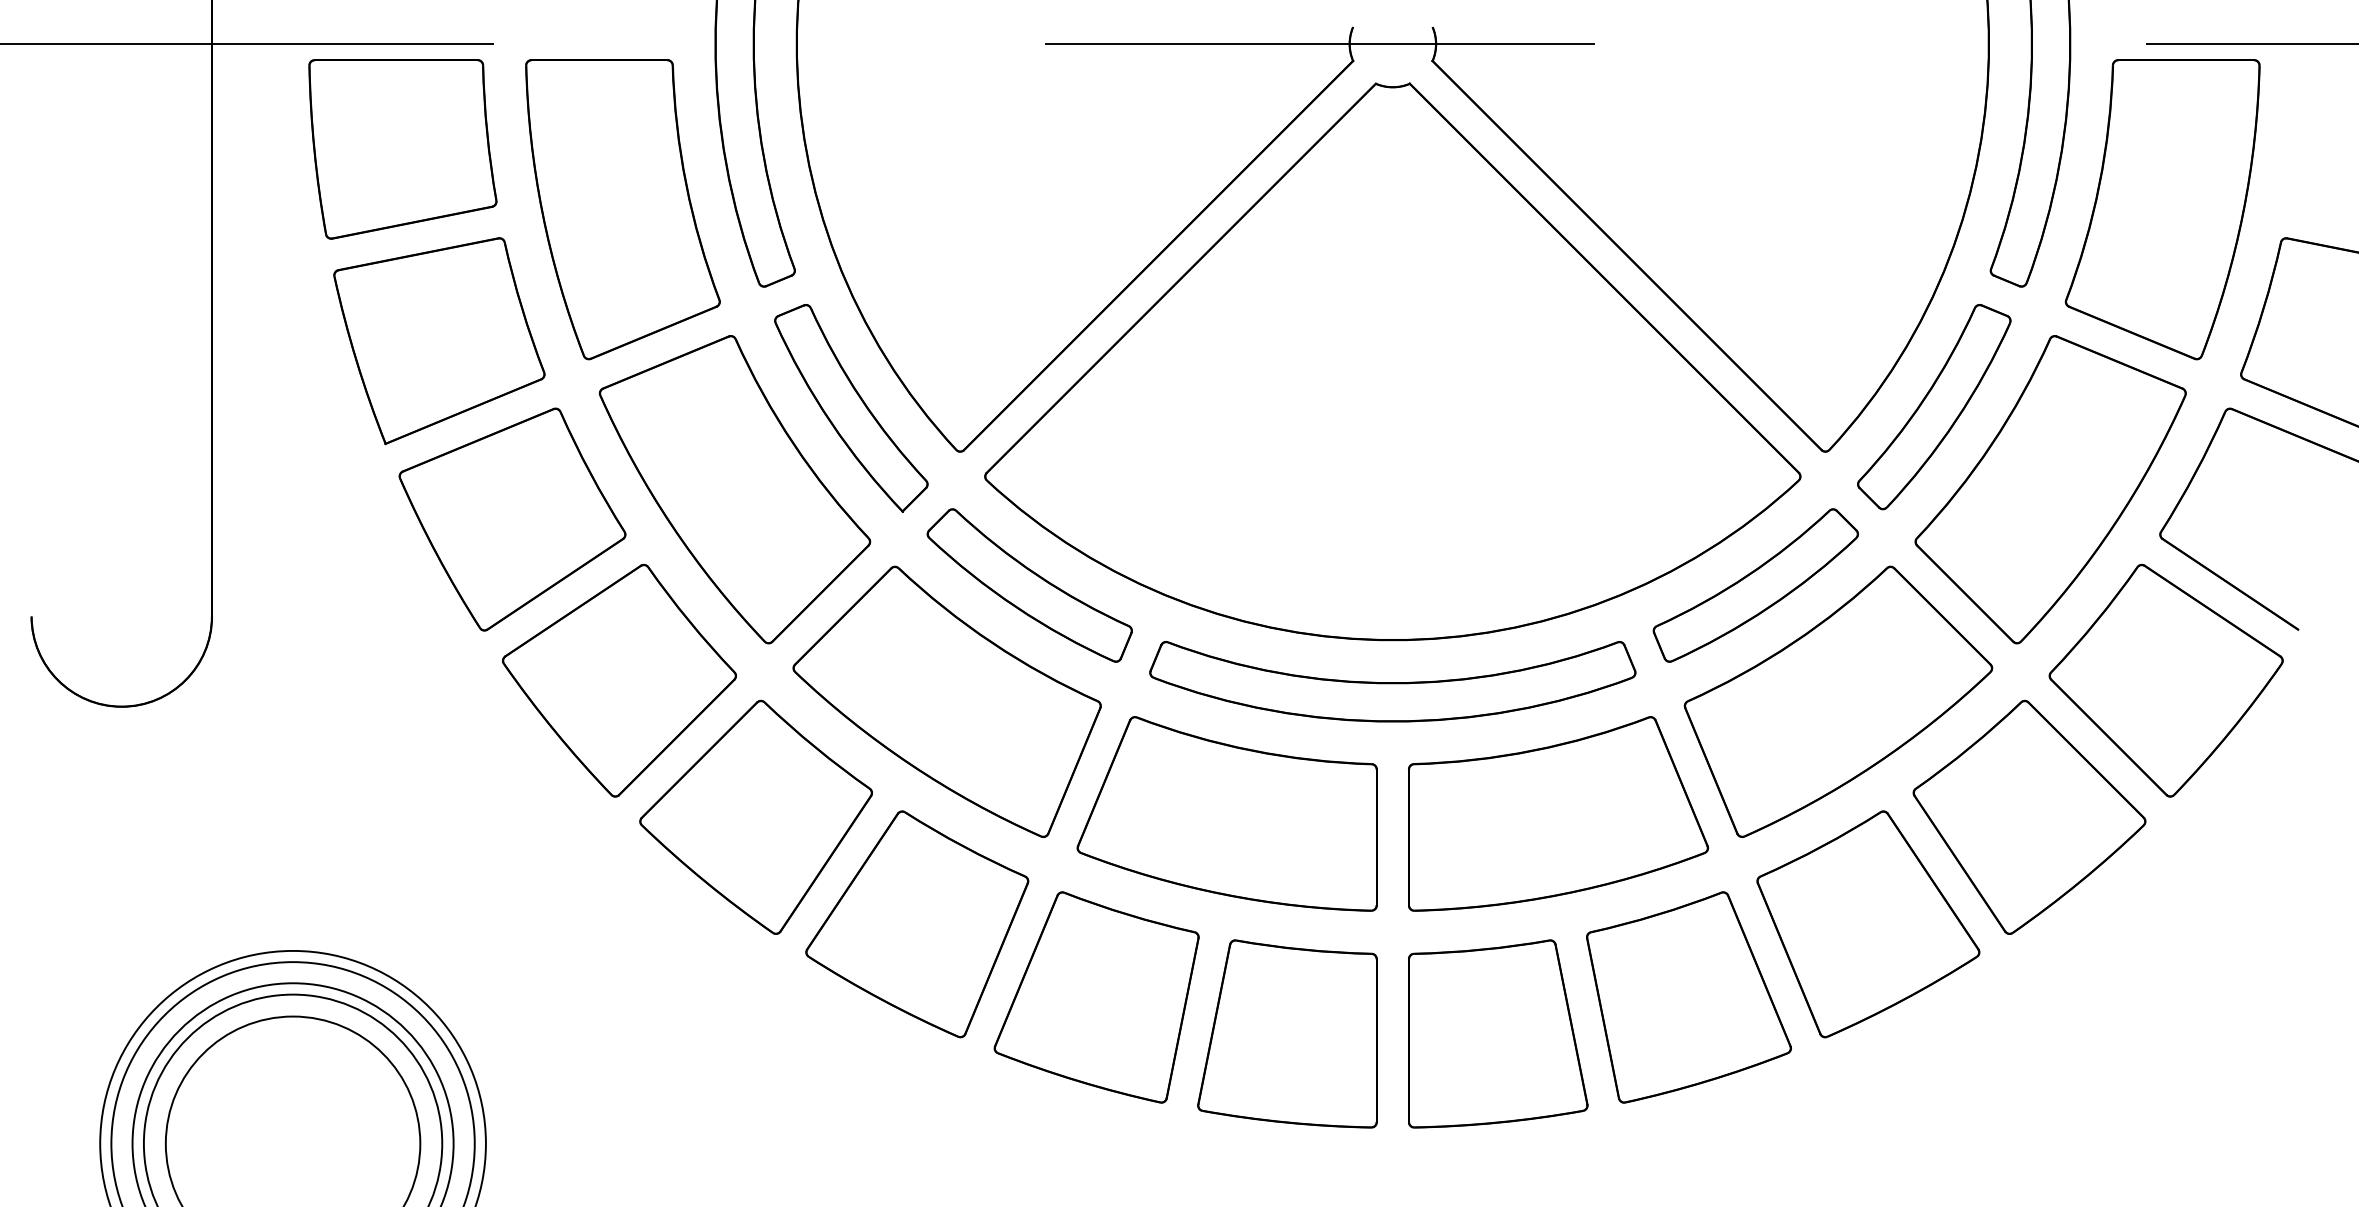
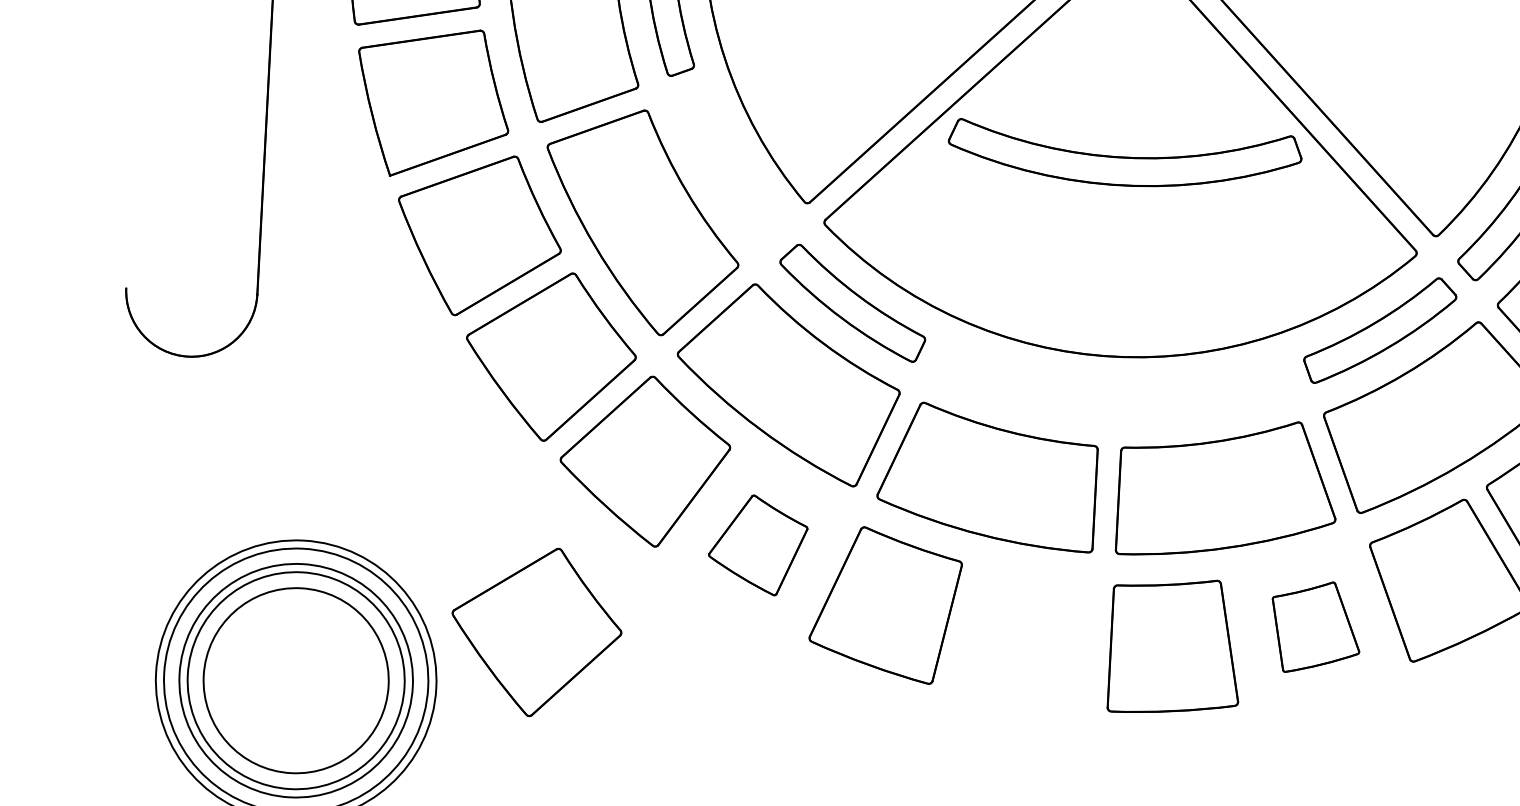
part: (851, 408) -> (729, 167), removed
part: (1392, 681) -> (1124, 156), moved
part: (917, 924) -> (758, 545), size x0.6
part: (1688, 997) -> (1315, 627), size x0.6
part: (1287, 1033) -> (1022, 638), removed
part: (619, 1059) -> (536, 631), added

